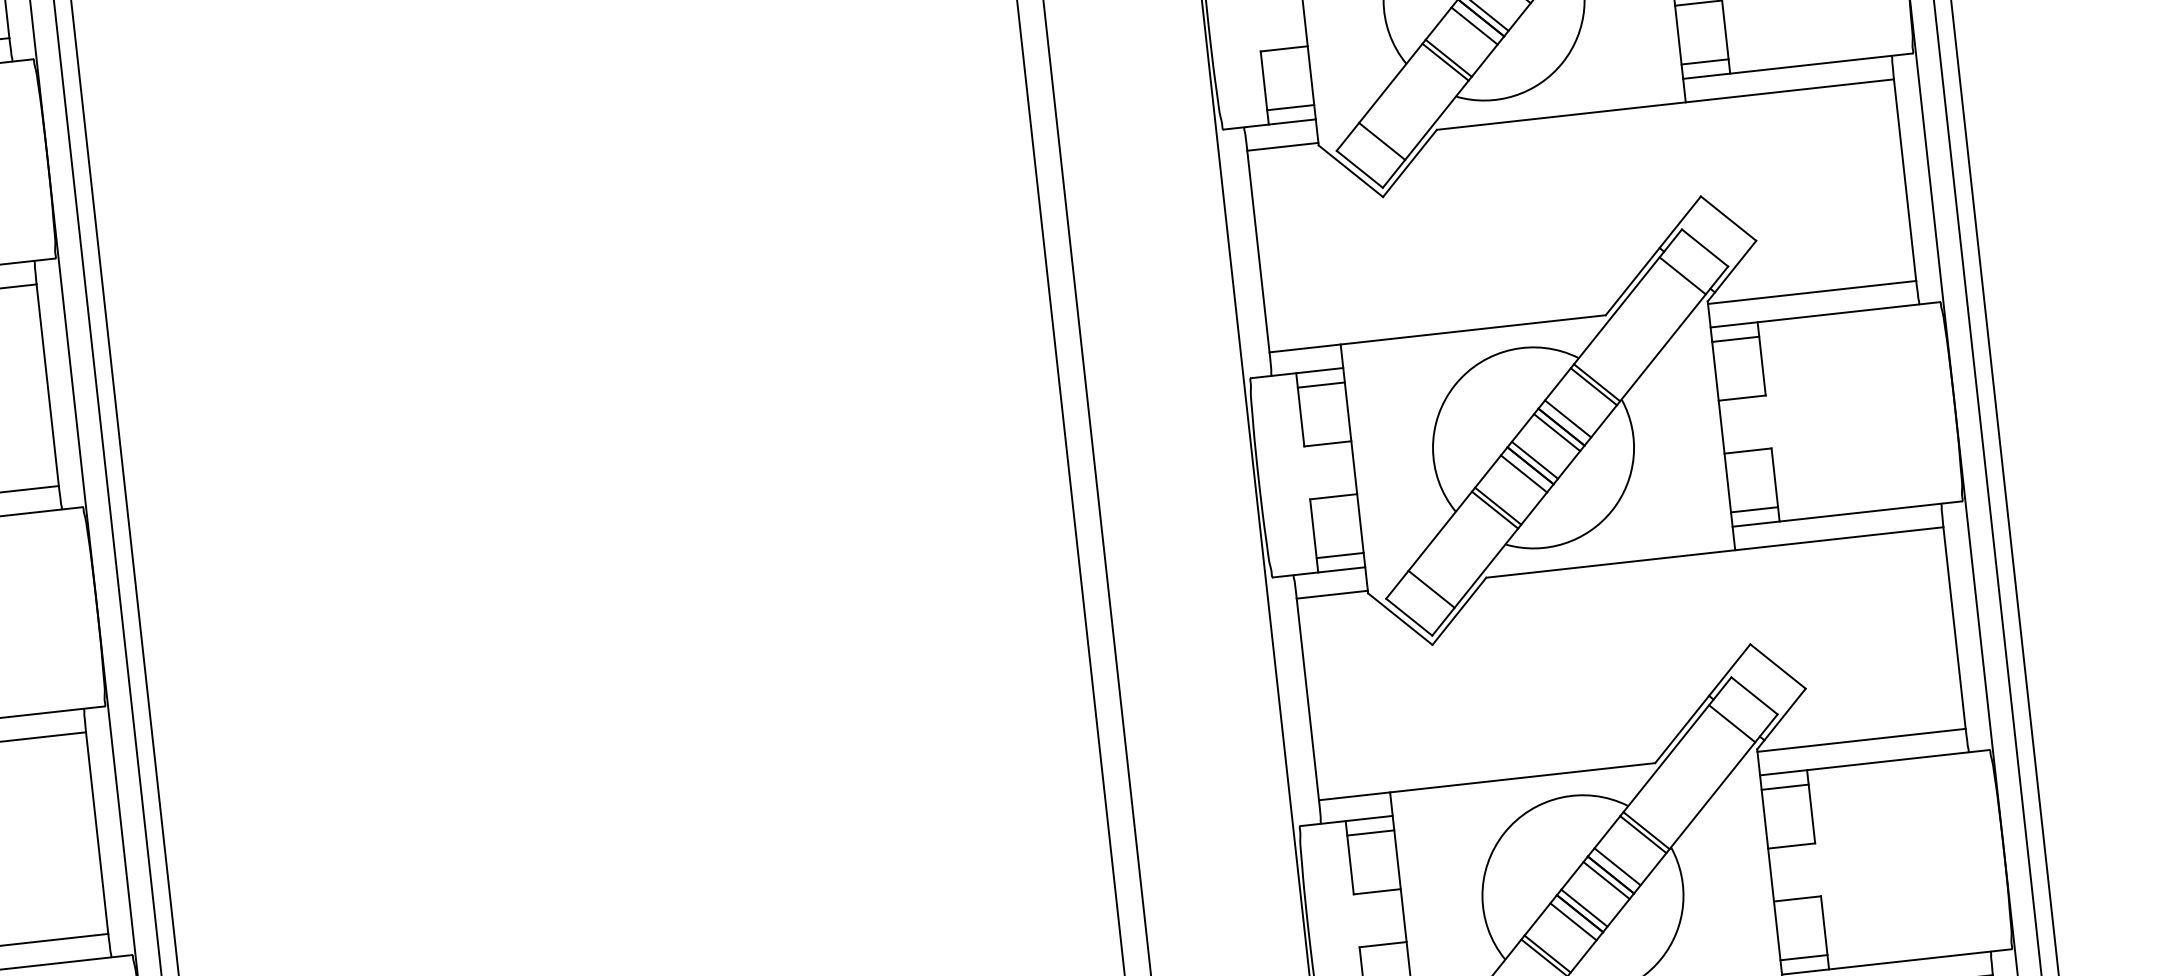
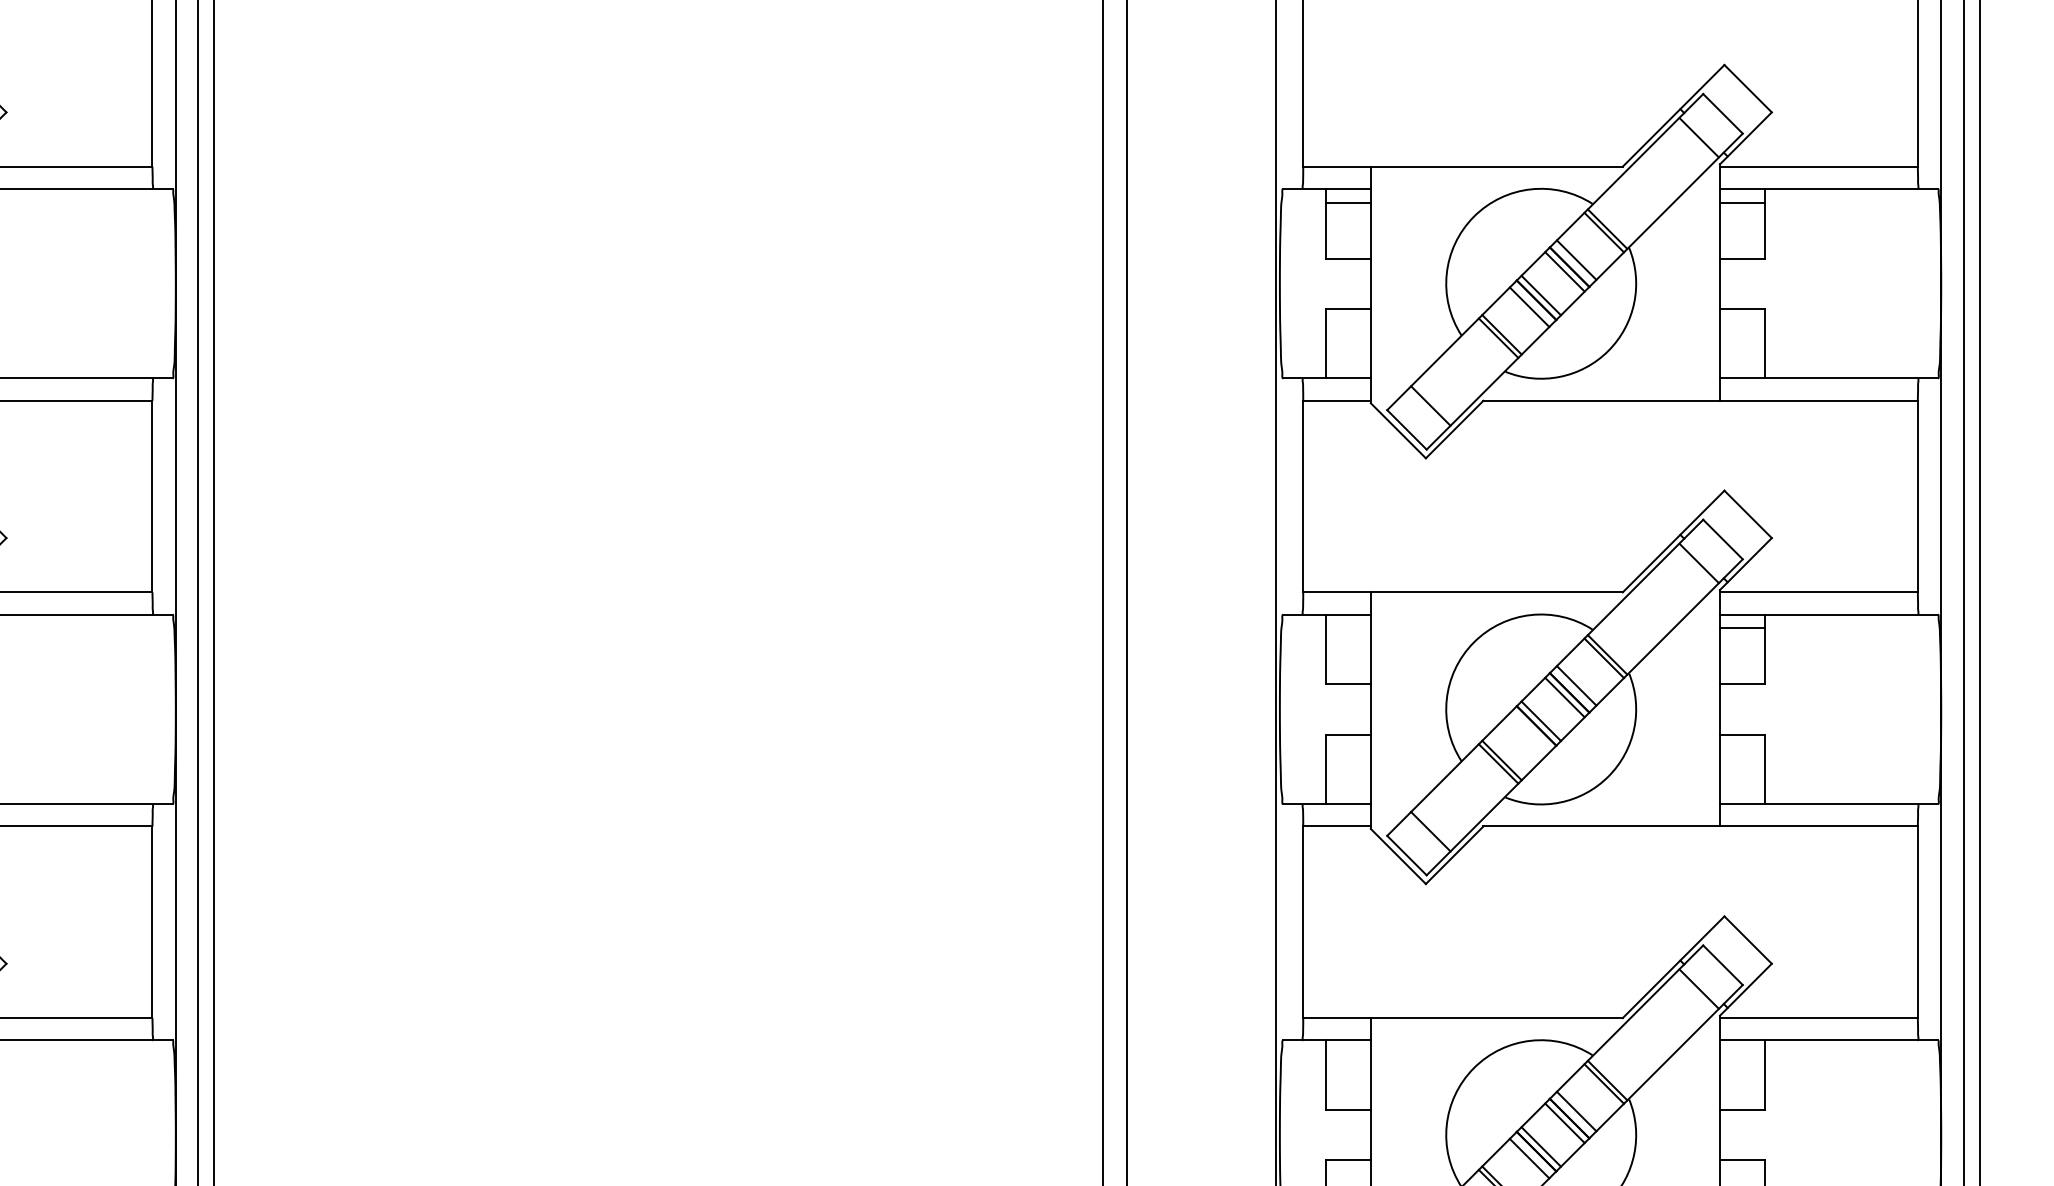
line: (1704, 61) -> (1741, 364), removed
line: (1290, 107) -> (1348, 364), removed
line: (1321, 385) -> (1348, 628), removed
line: (1523, 473) -> (1529, 732), removed
line: (1753, 509) -> (1741, 790), removed
line: (1340, 555) -> (1348, 790), removed
line: (1784, 787) -> (1741, 1054), removed
line: (1370, 833) -> (1348, 1054), removed

